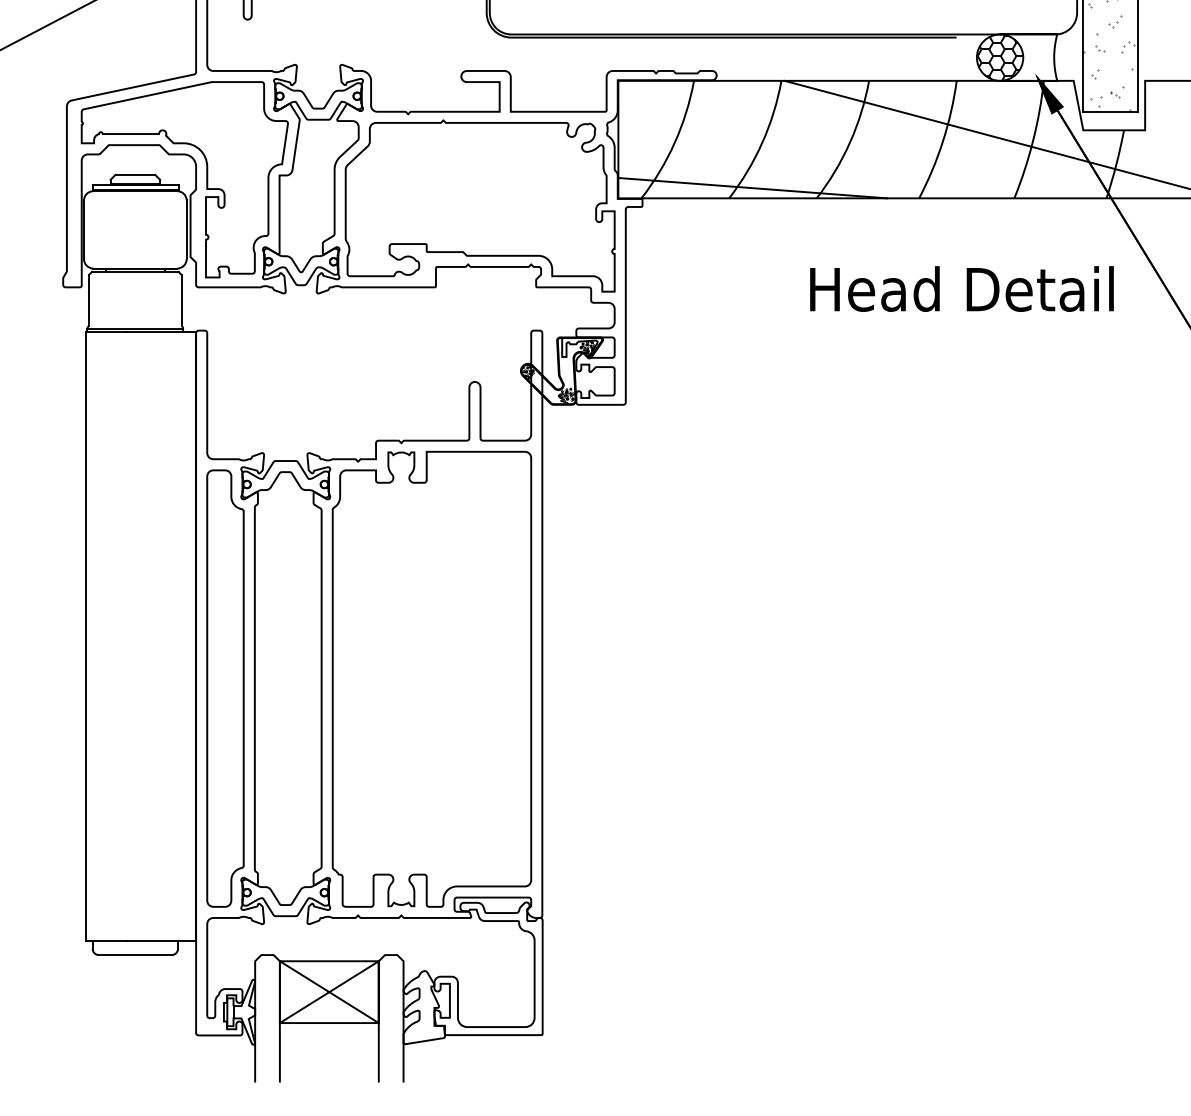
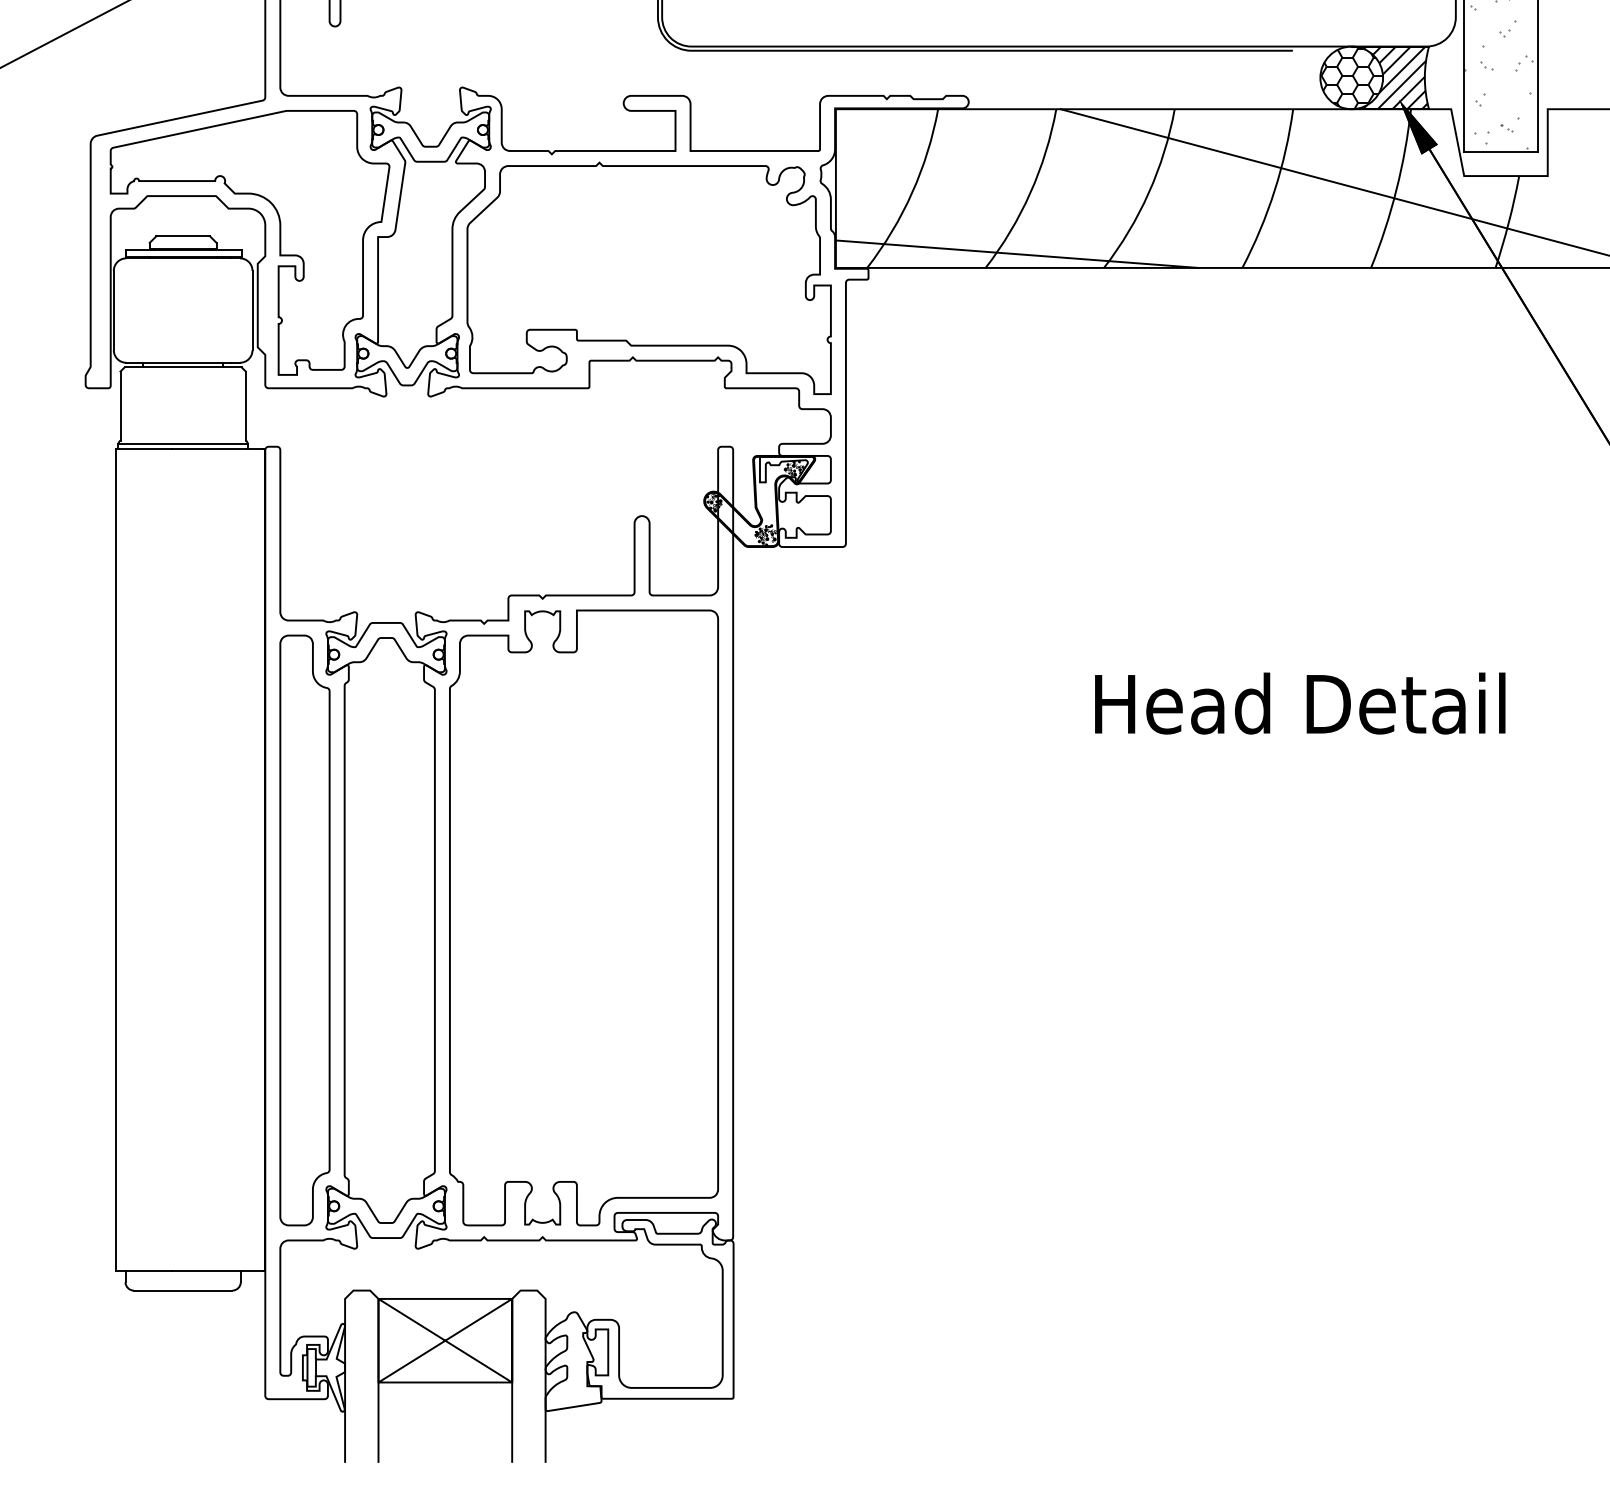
hatch: (1031, 57) -> (1394, 77), added
text: (962, 289) -> (1300, 703), moved

